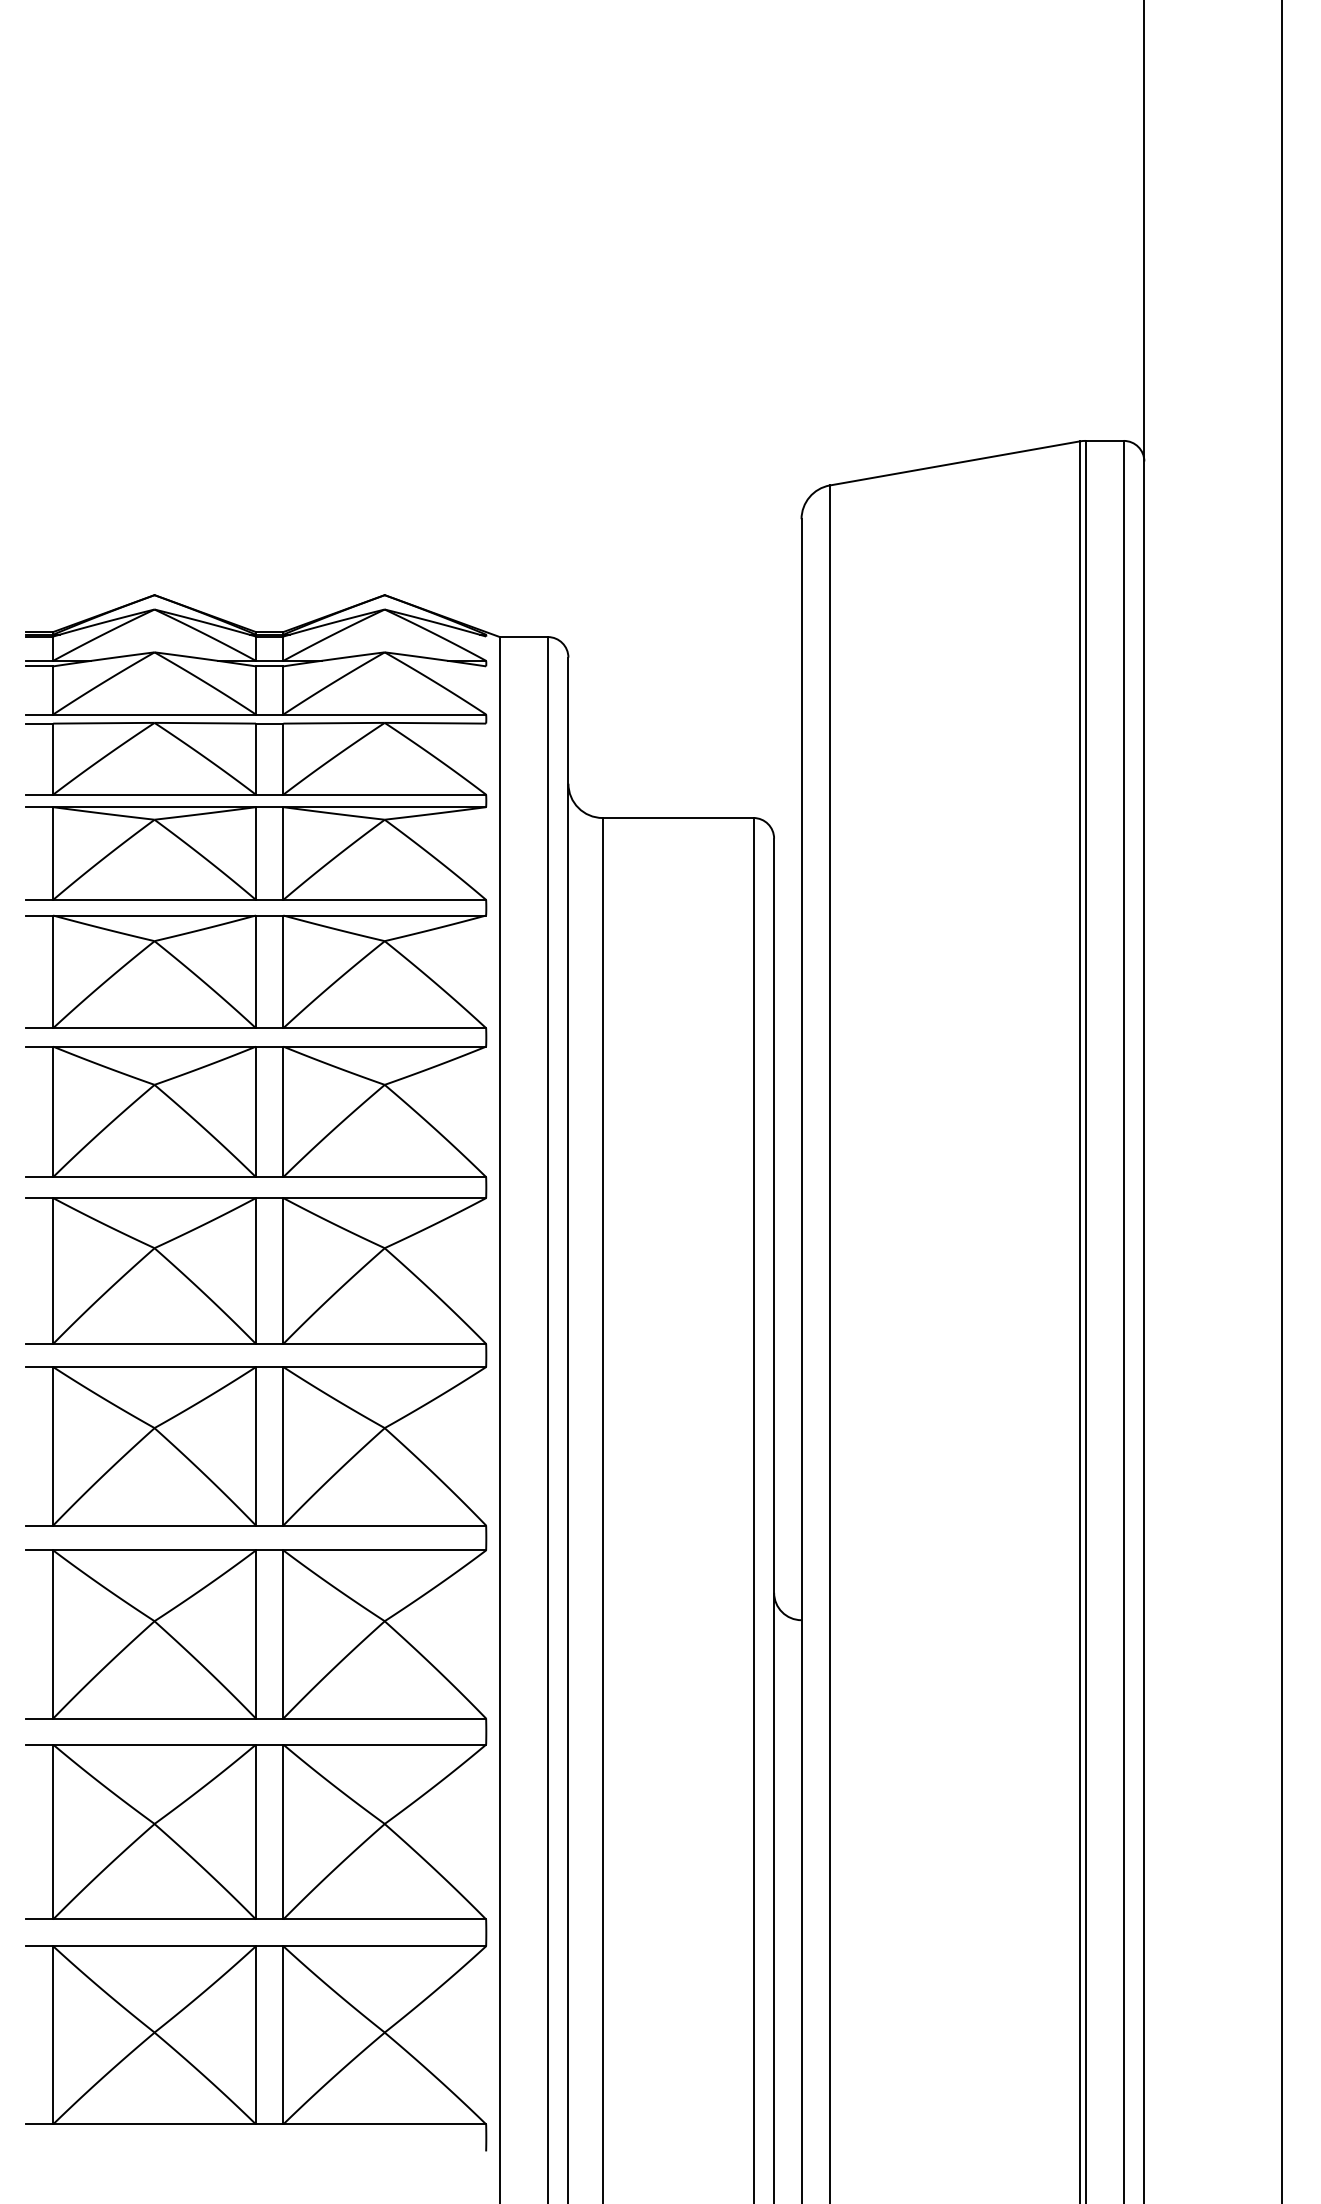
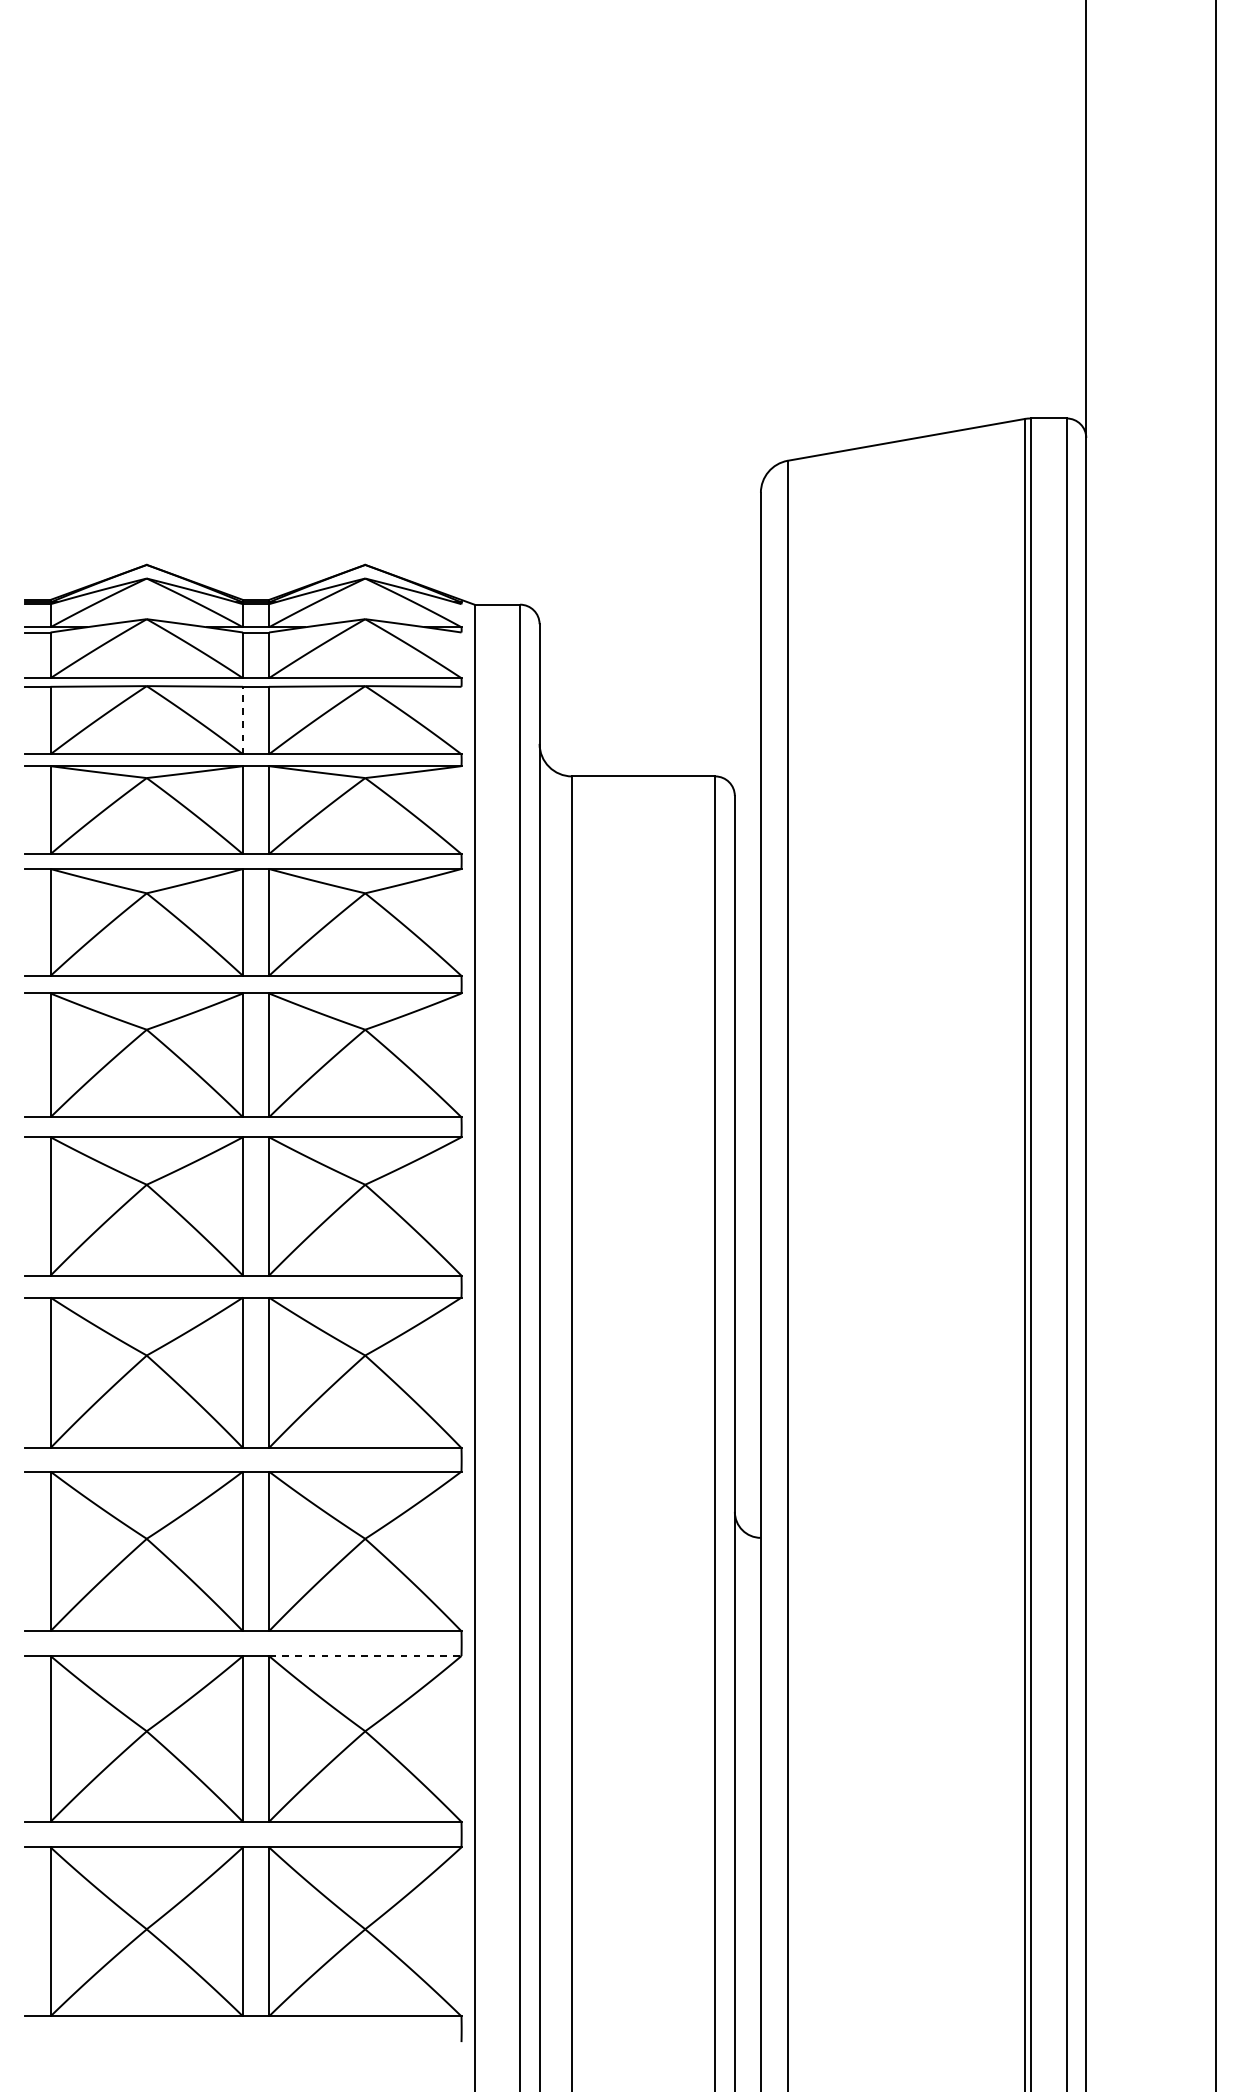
line: (255, 759) -> (242, 720), solid -> dashed
line: (385, 1744) -> (365, 1655), solid -> dashed

